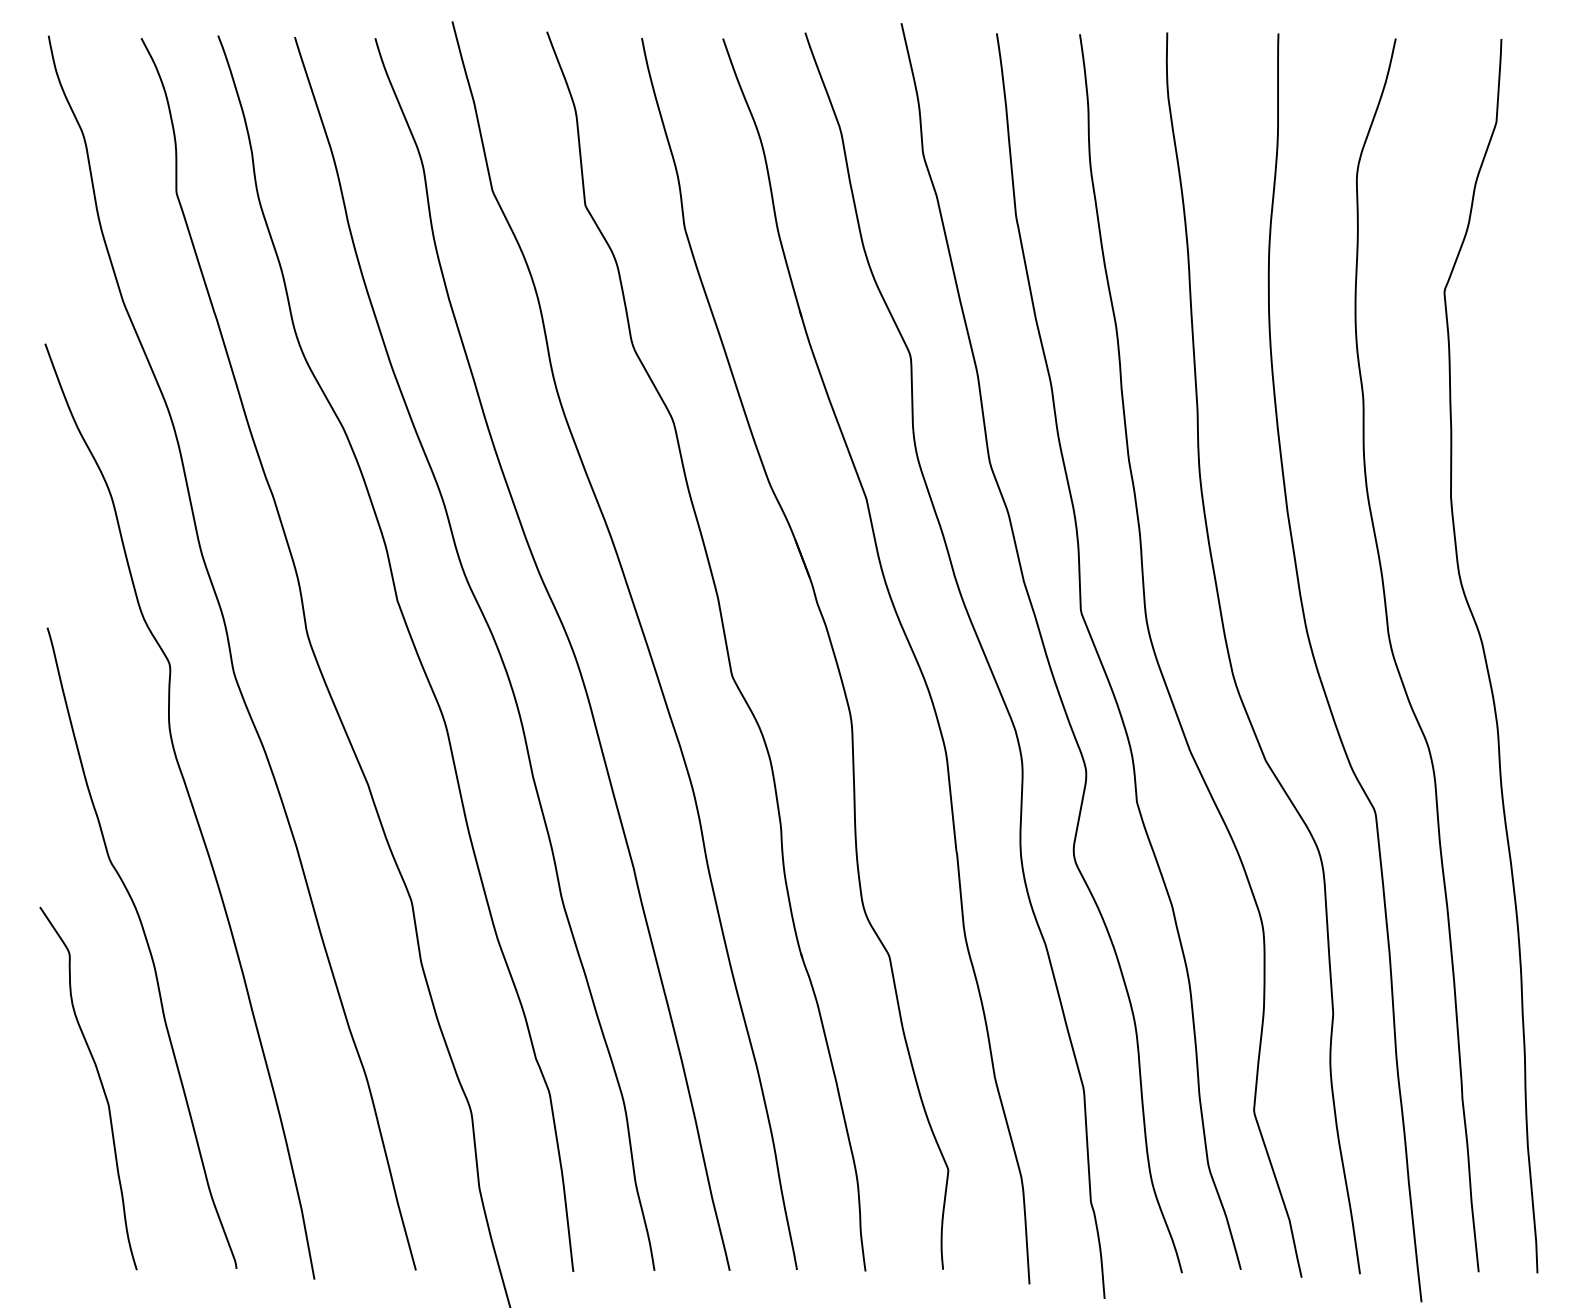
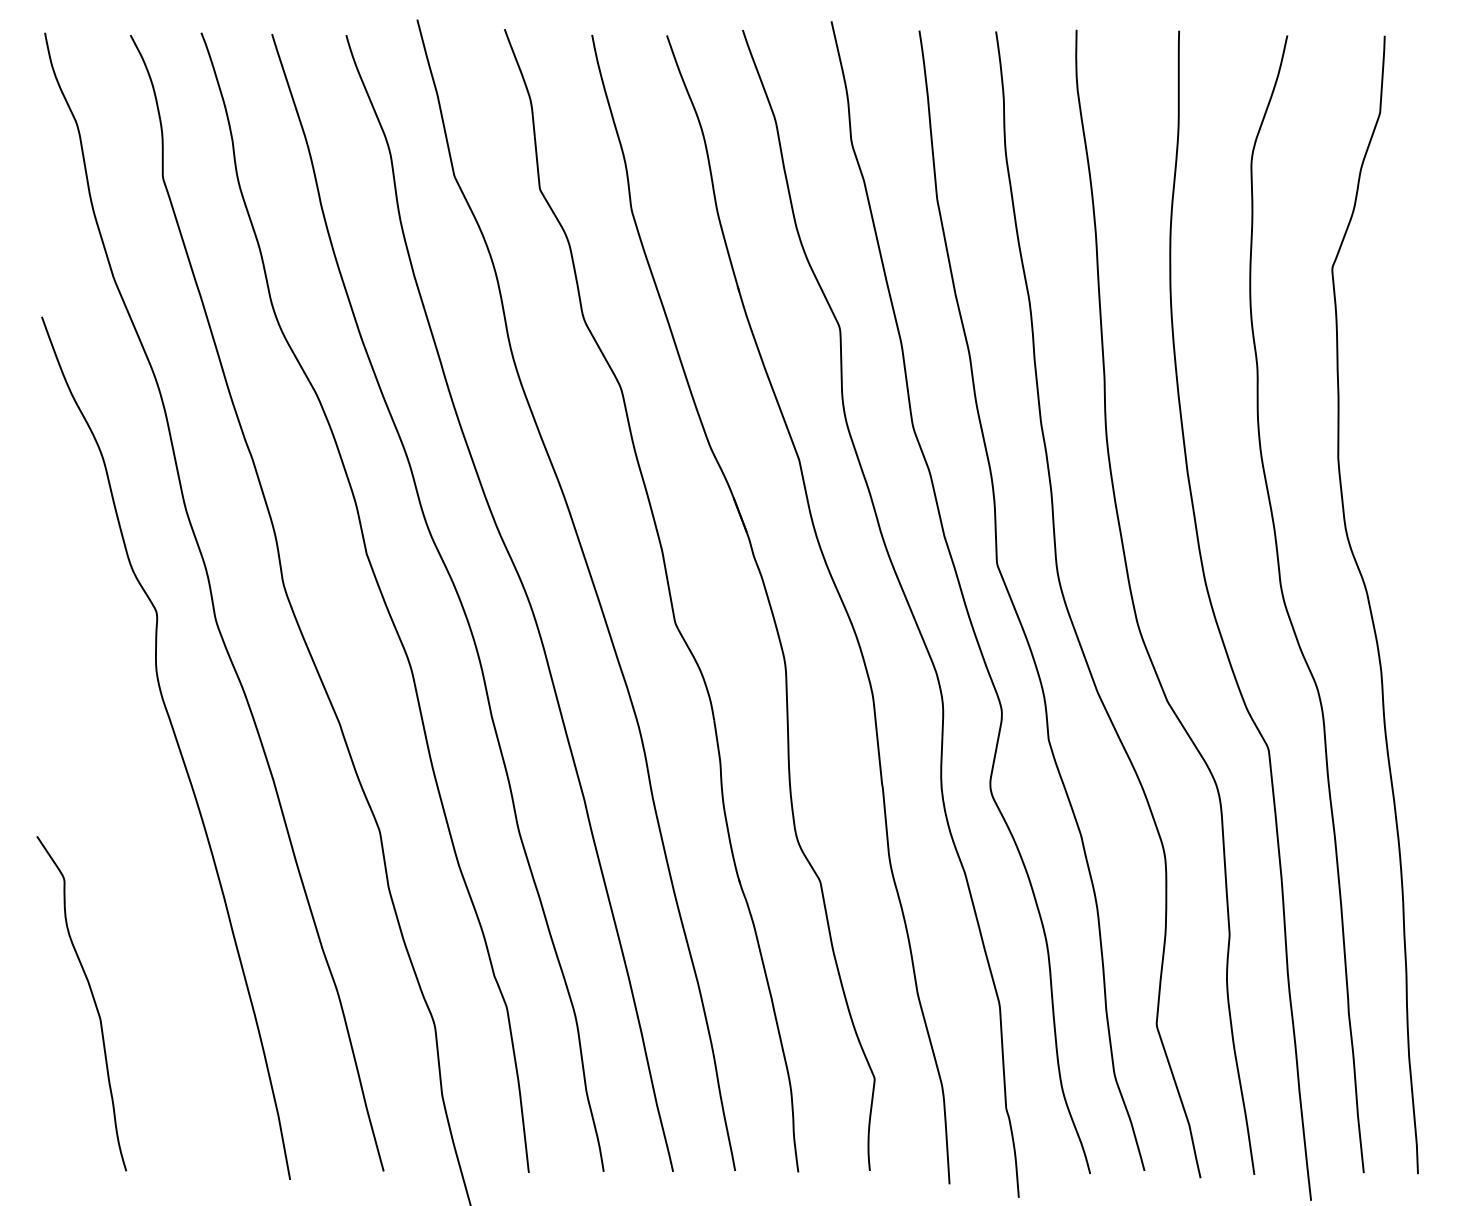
curve: (147, 946) -> (136, 872), removed

